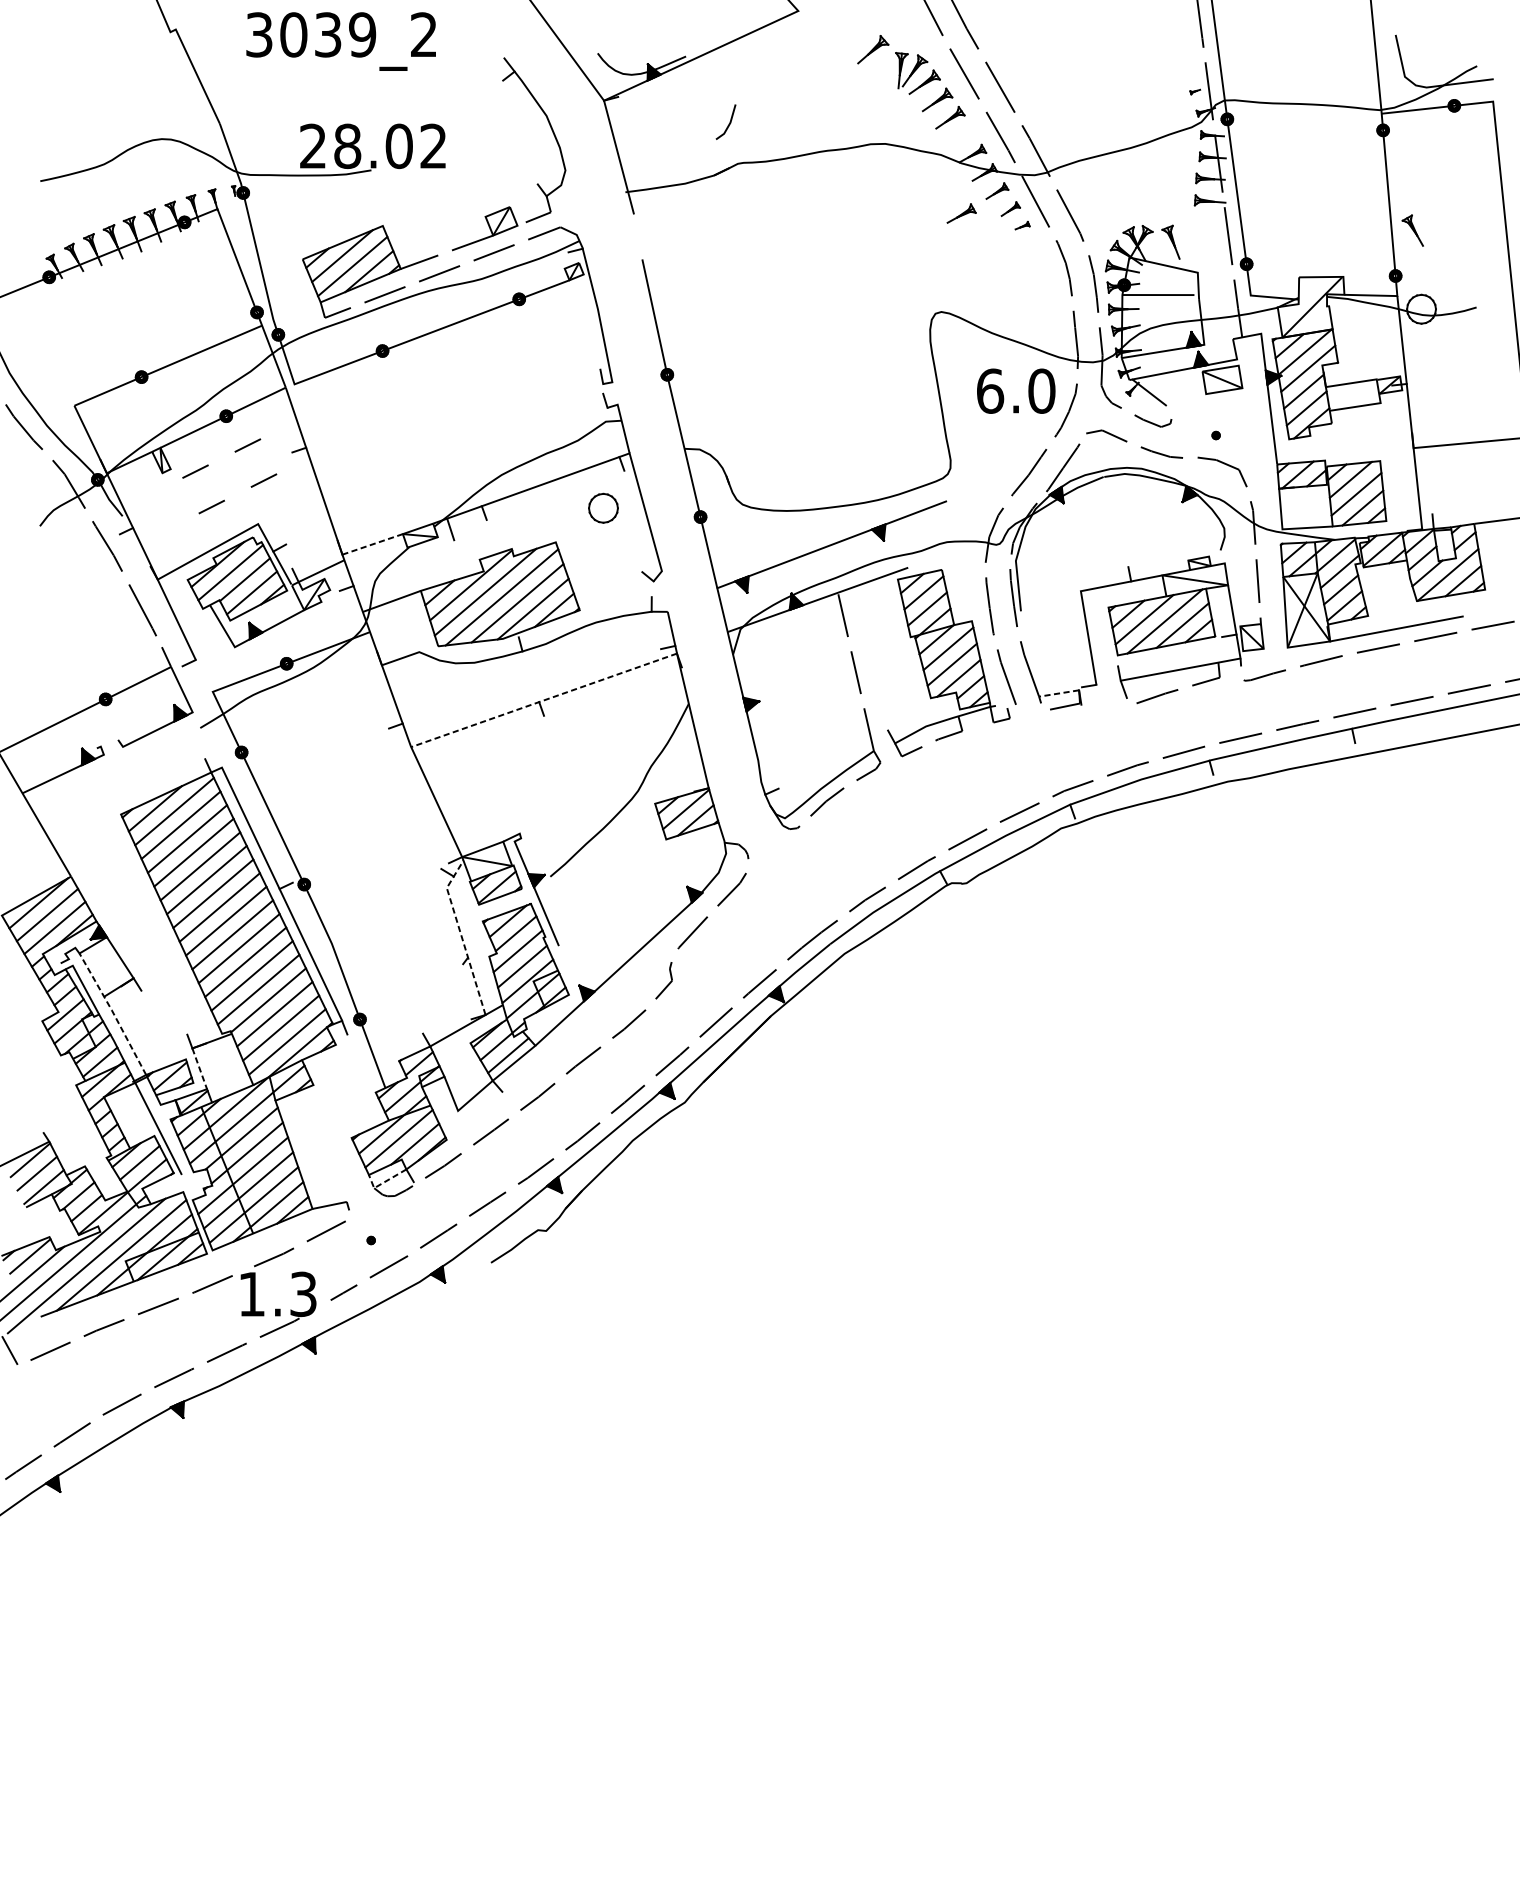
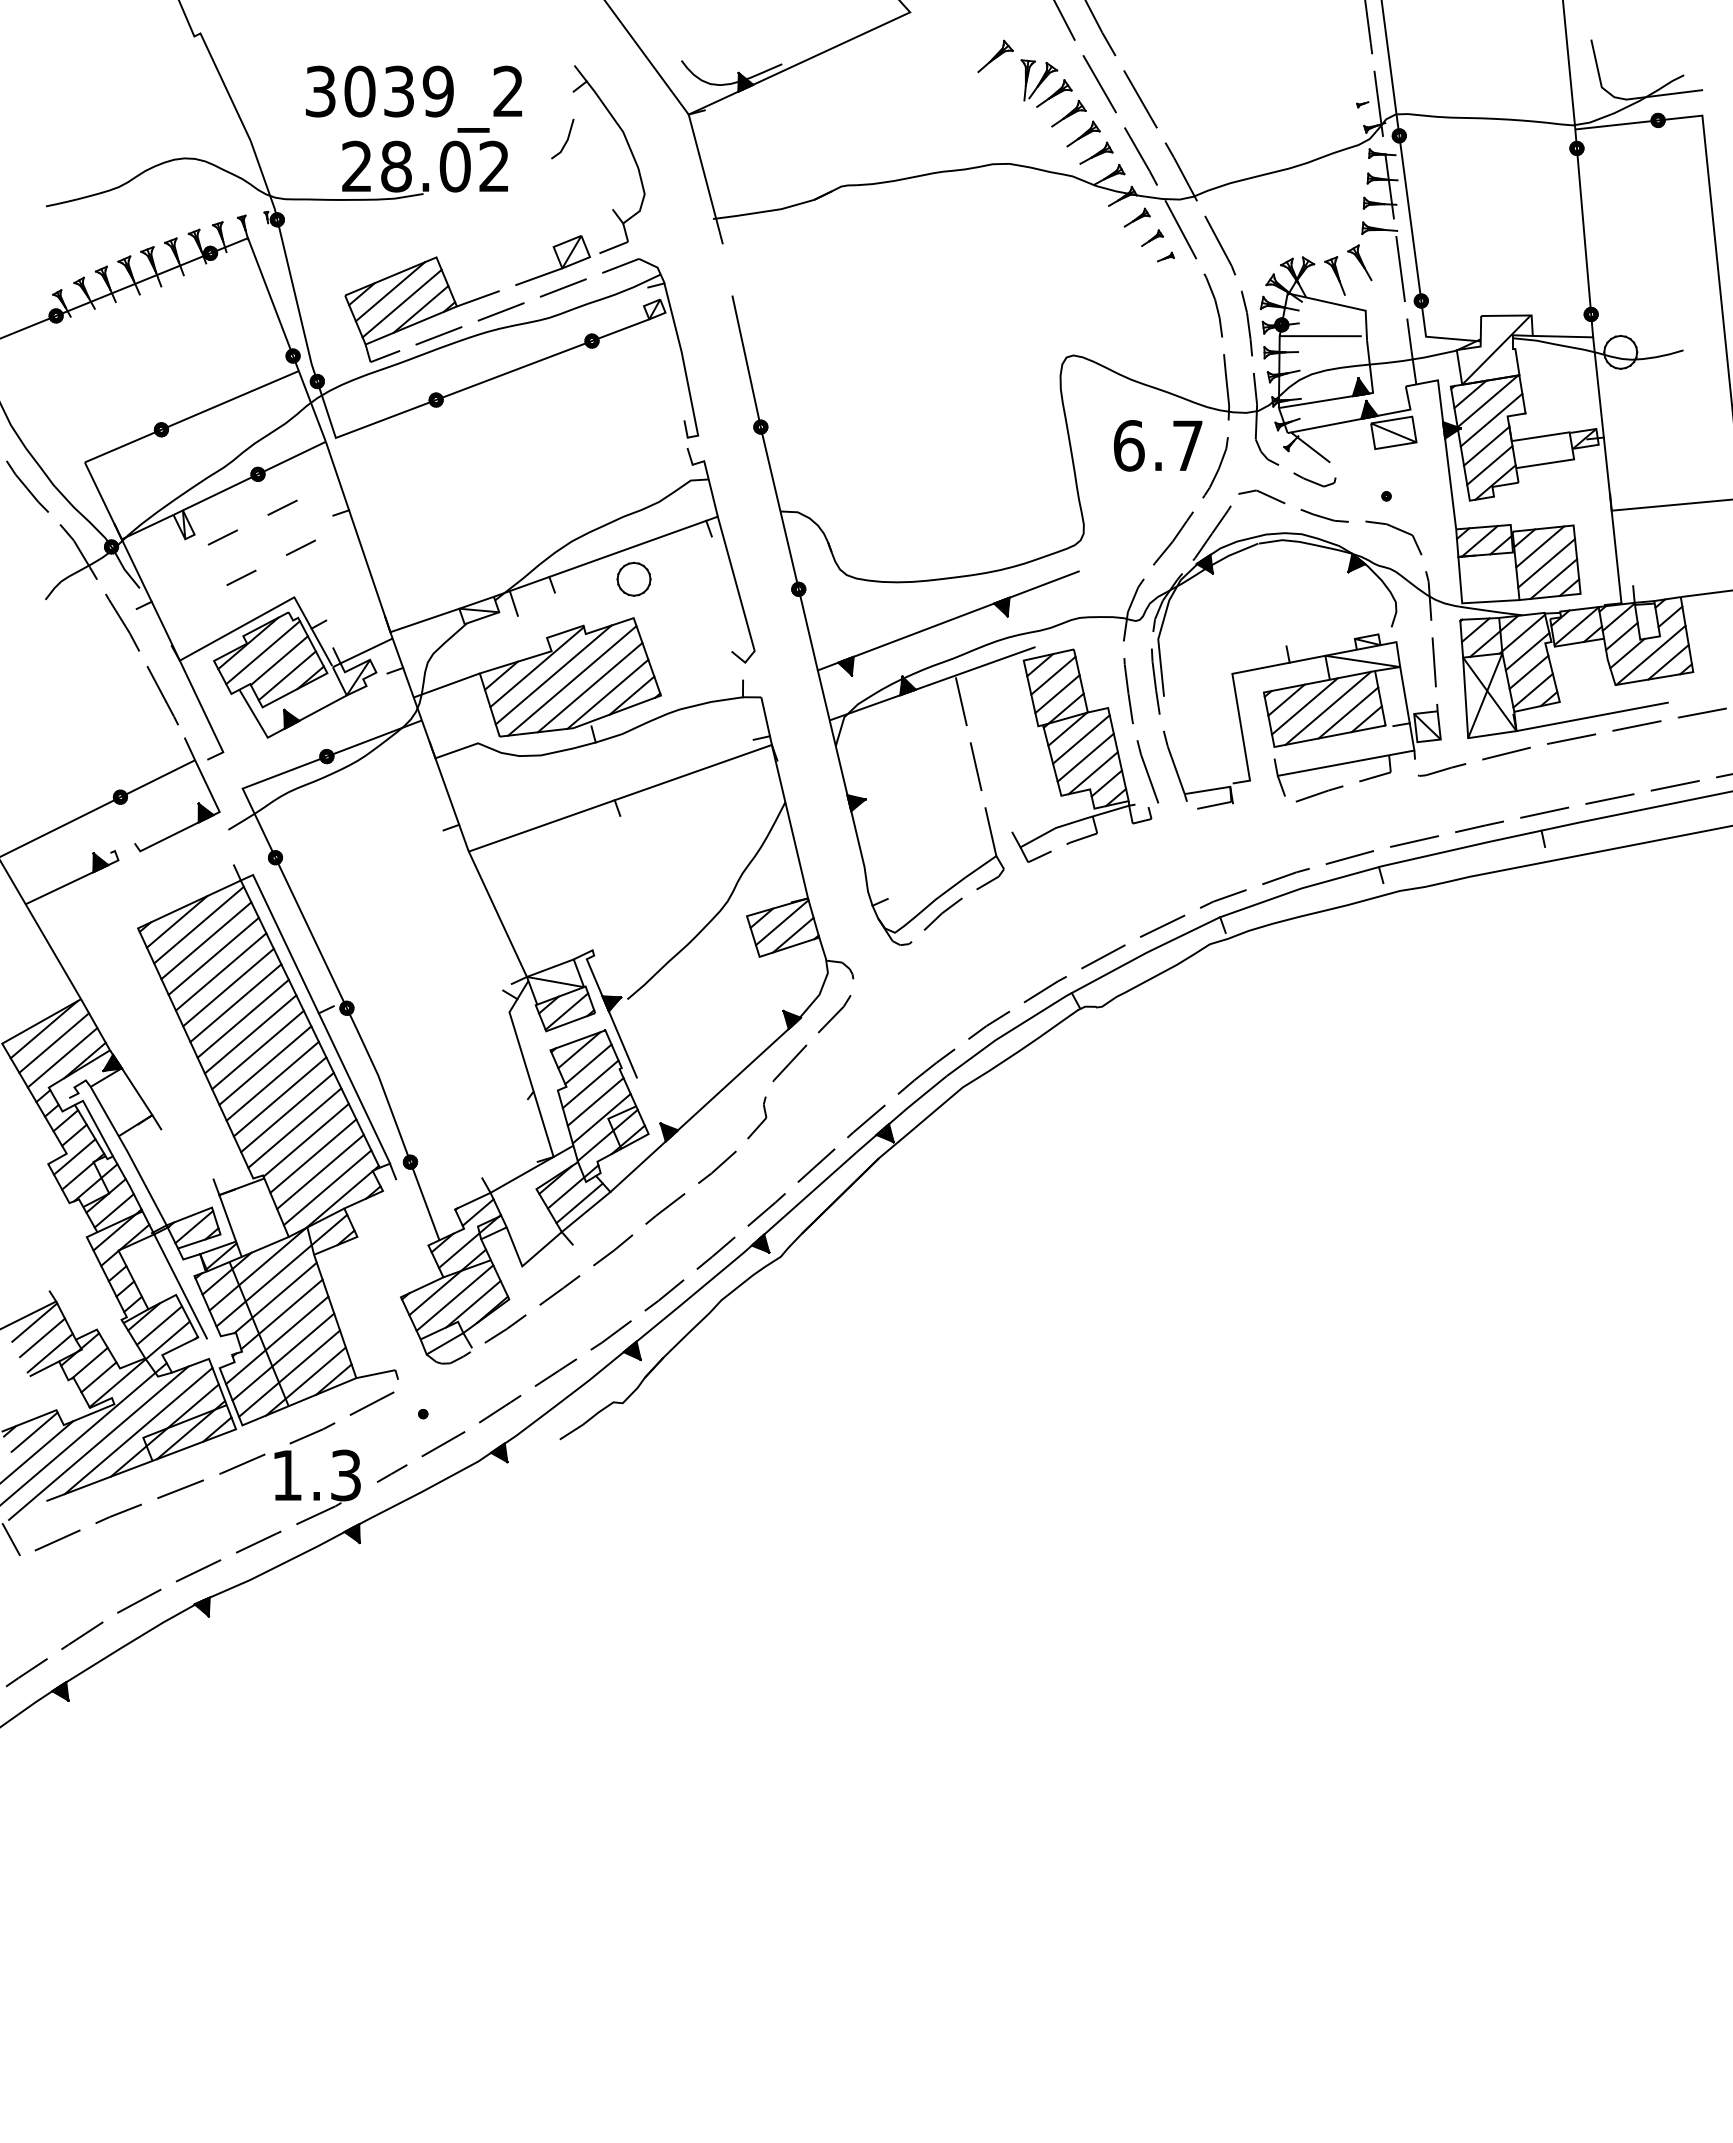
text: (340, 40) -> (413, 98), moved
line: (729, 122) -> (566, 139), moved
part: (961, 212) -> (1096, 152), moved
part: (1412, 230) -> (1359, 262), moved
text: (1041, 390) -> (1187, 445), 6.0 -> 6.7
part: (602, 507) -> (633, 578), moved
line: (373, 544) -> (425, 620), dashed -> solid
line: (1059, 693) -> (1207, 790), dashed -> solid
line: (544, 700) -> (620, 798), dashed -> solid
line: (461, 935) -> (526, 1066), dashed -> solid
line: (113, 1013) -> (129, 1155), dashed -> solid
line: (199, 1068) -> (227, 1218), dashed -> solid
line: (382, 1182) -> (436, 1348), dashed -> solid

